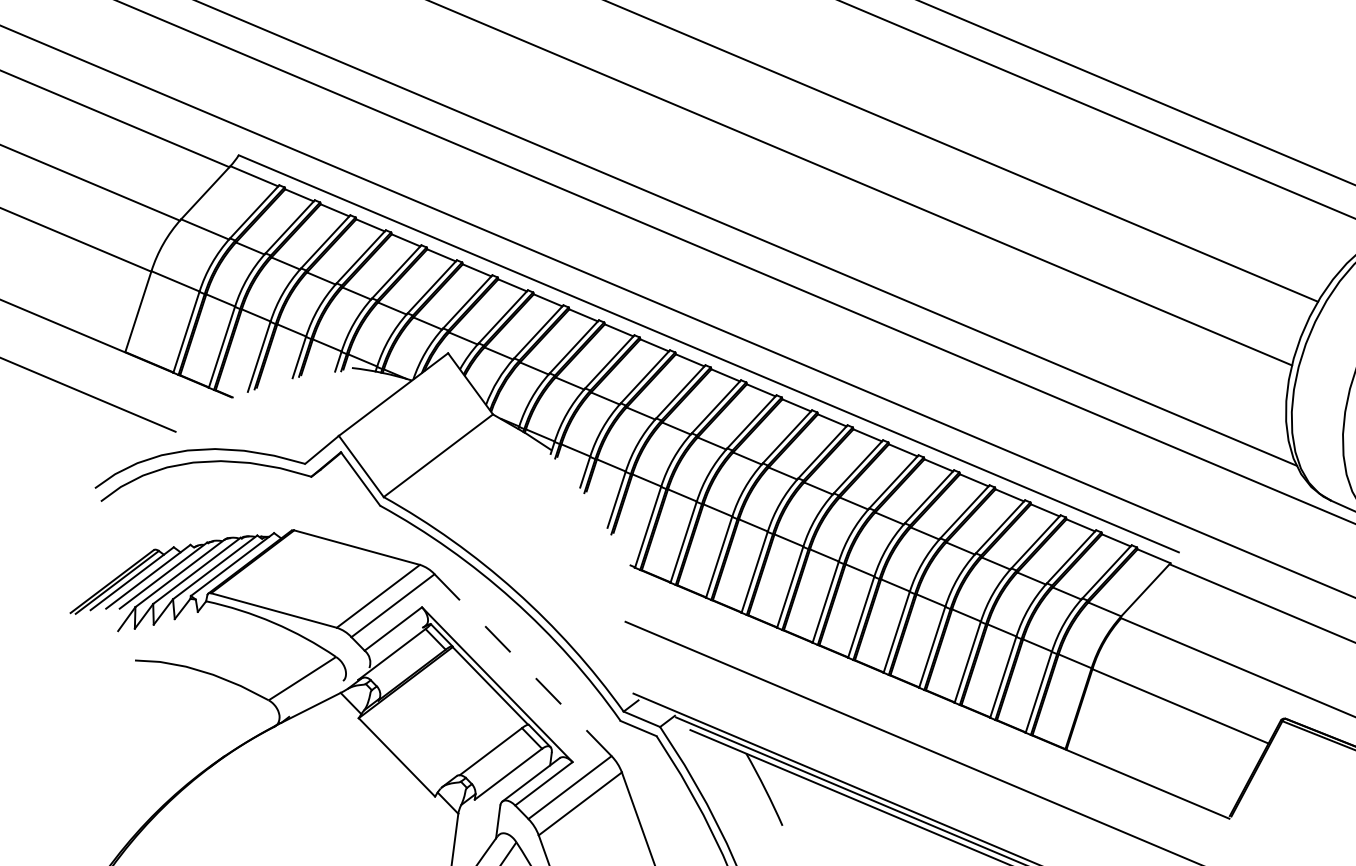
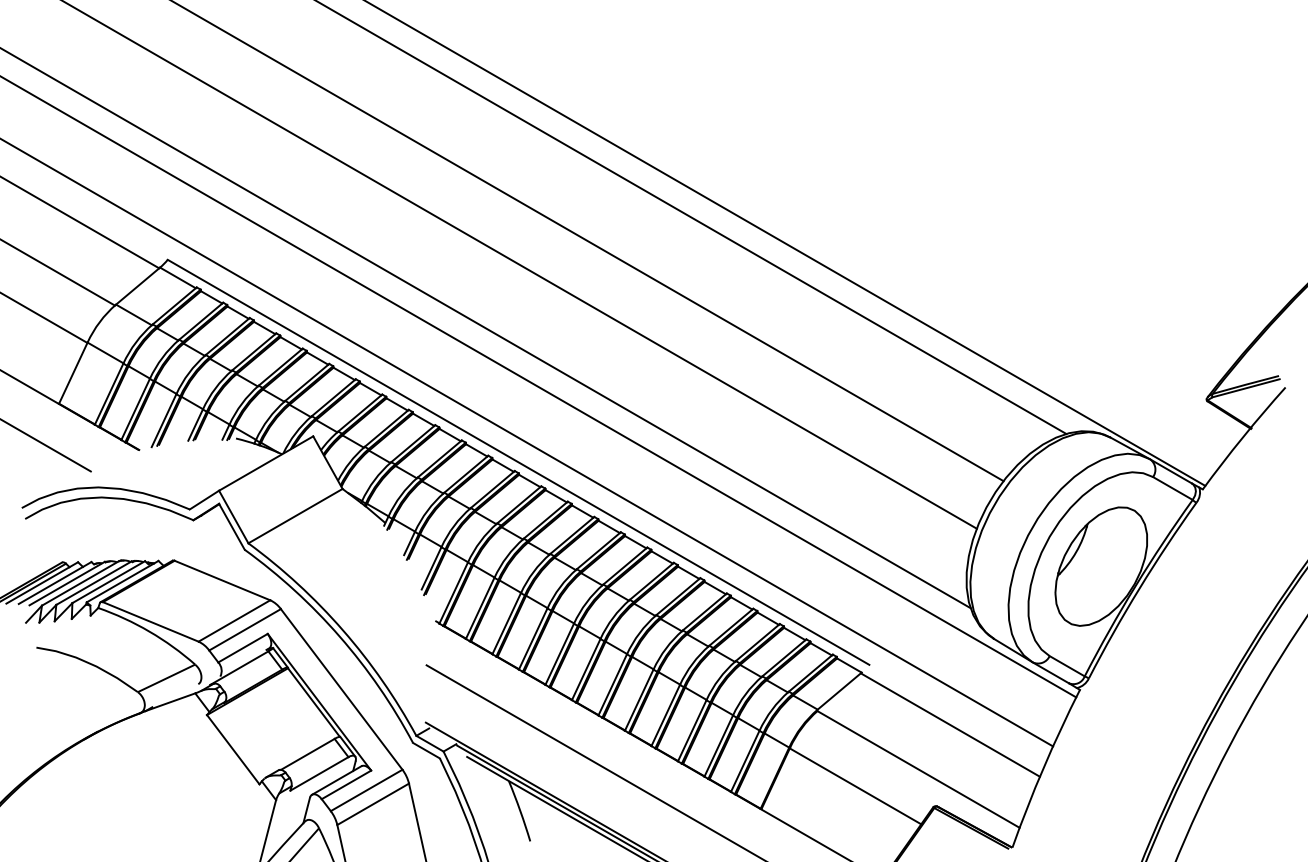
line: (522, 665) -> (341, 689), dashed -> solid

